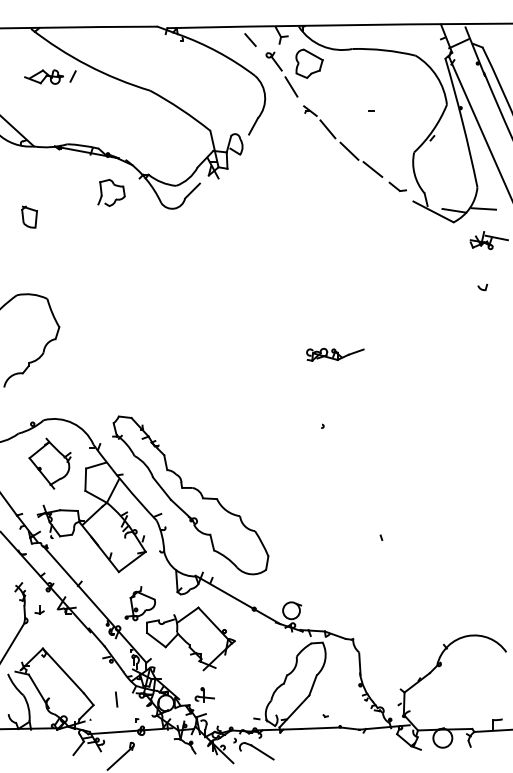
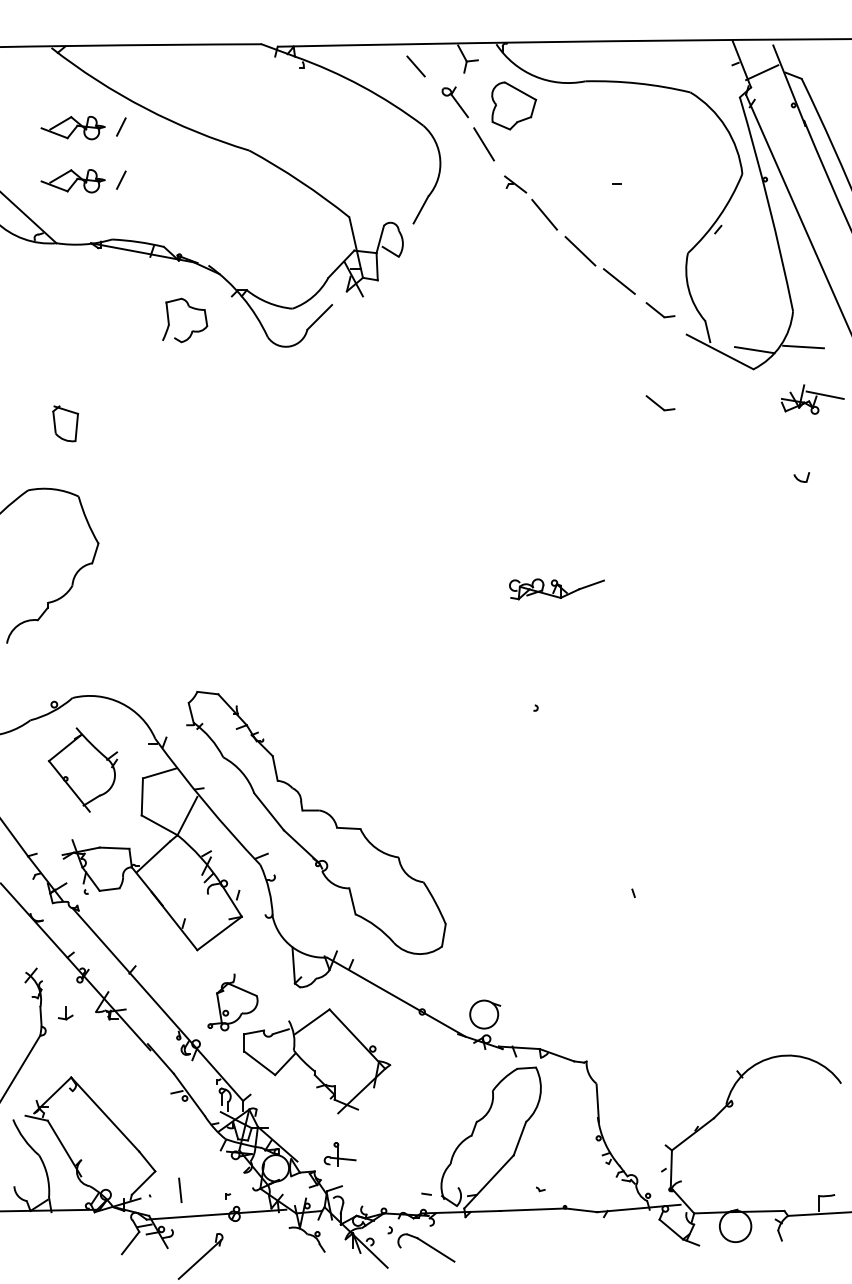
part: (50, 108) -> (83, 180), added
part: (29, 216) -> (65, 422), moved
part: (397, 242) -> (660, 402), added
line: (116, 699) -> (180, 1190), moved

